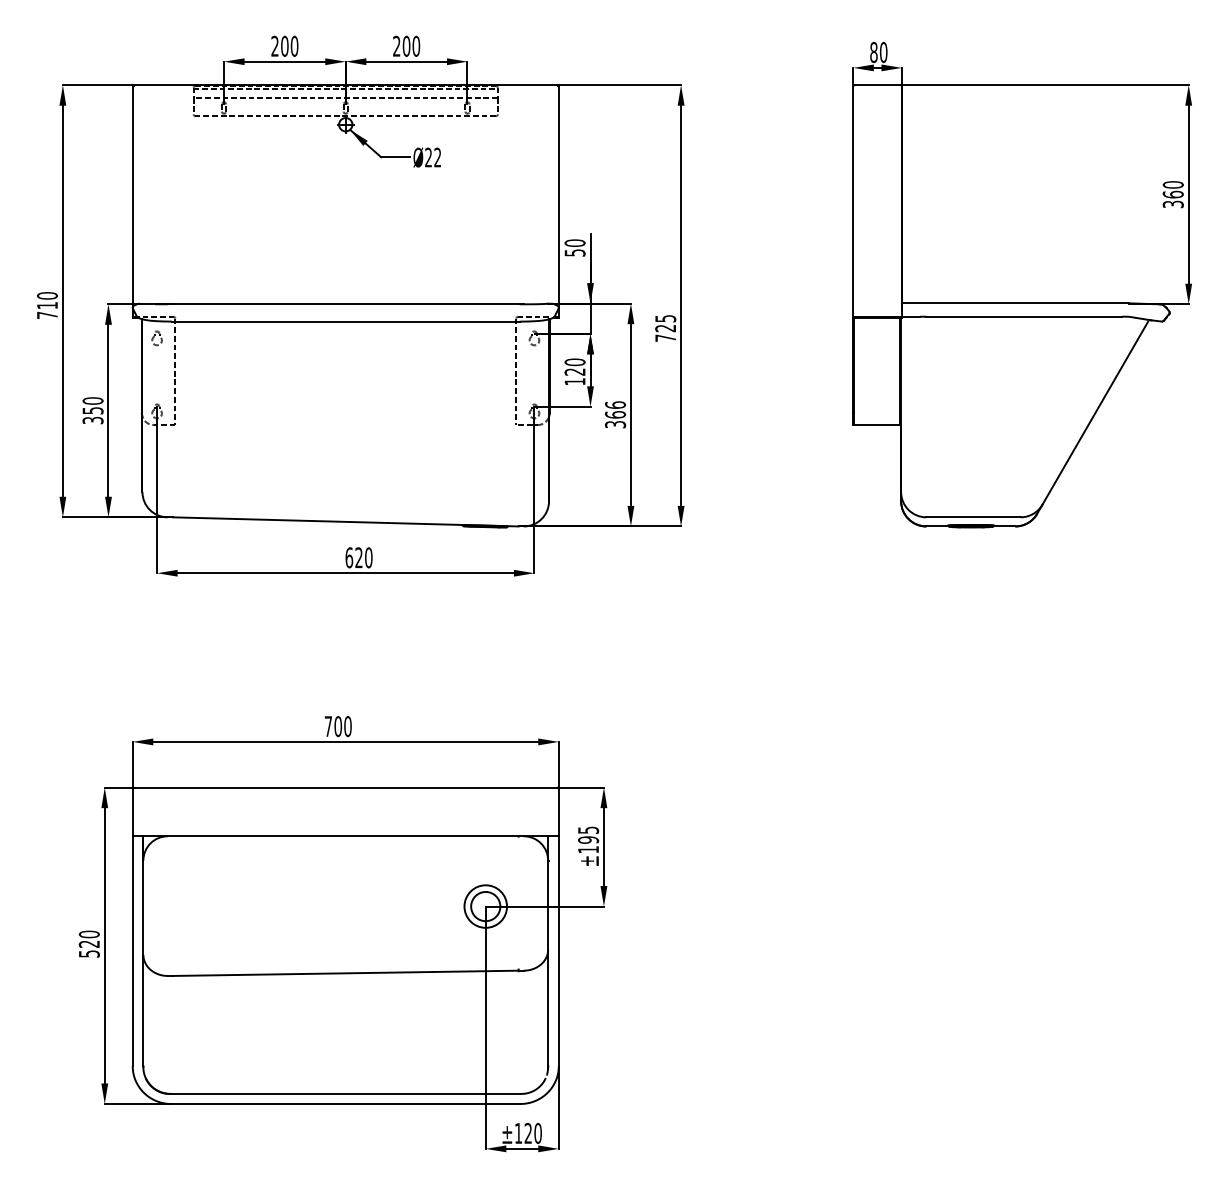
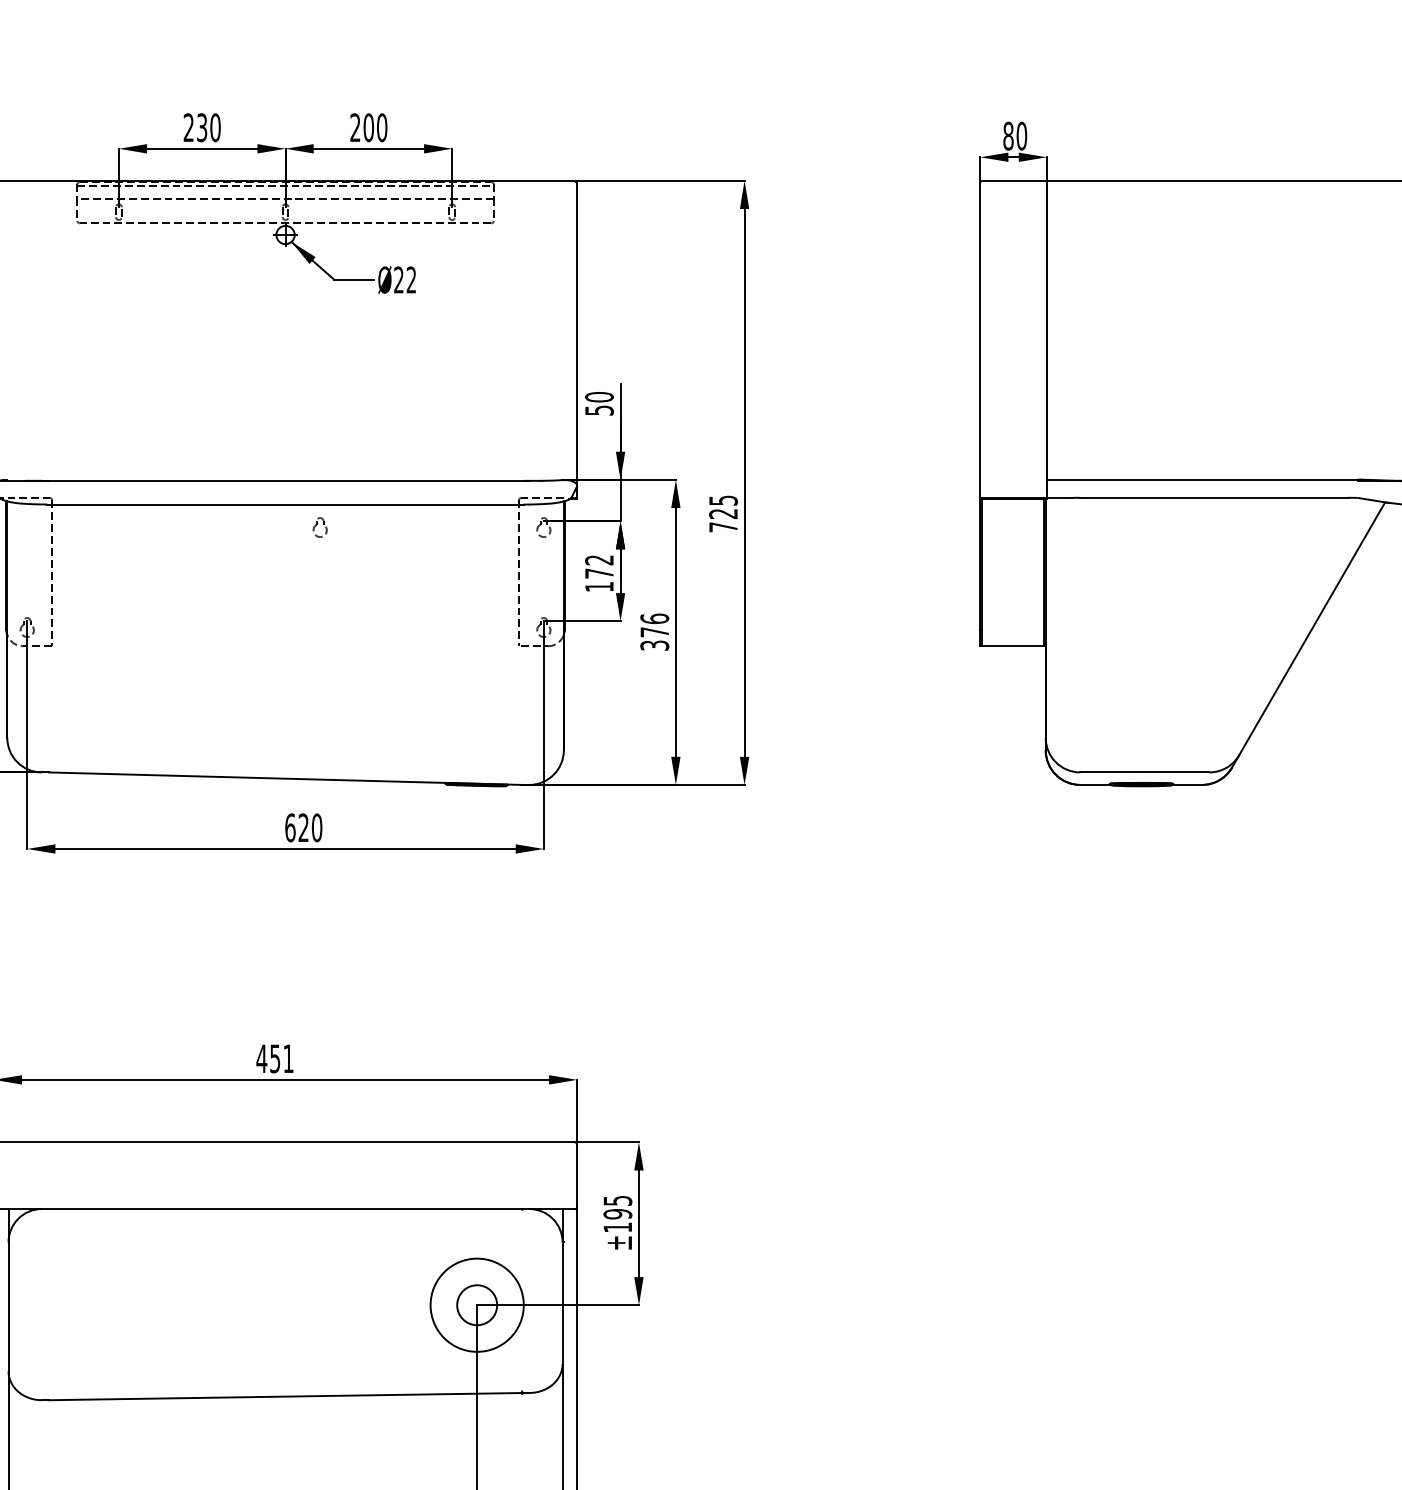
text: (284, 45) -> (201, 126), 200 -> 230
part: (156, 338) -> (319, 527), moved
text: (574, 366) -> (598, 565), 120 -> 172
text: (615, 414) -> (654, 631), 366 -> 376
text: (337, 726) -> (274, 1058), 700 -> 451
circle: (485, 906) -> (476, 1305), size x1.6

